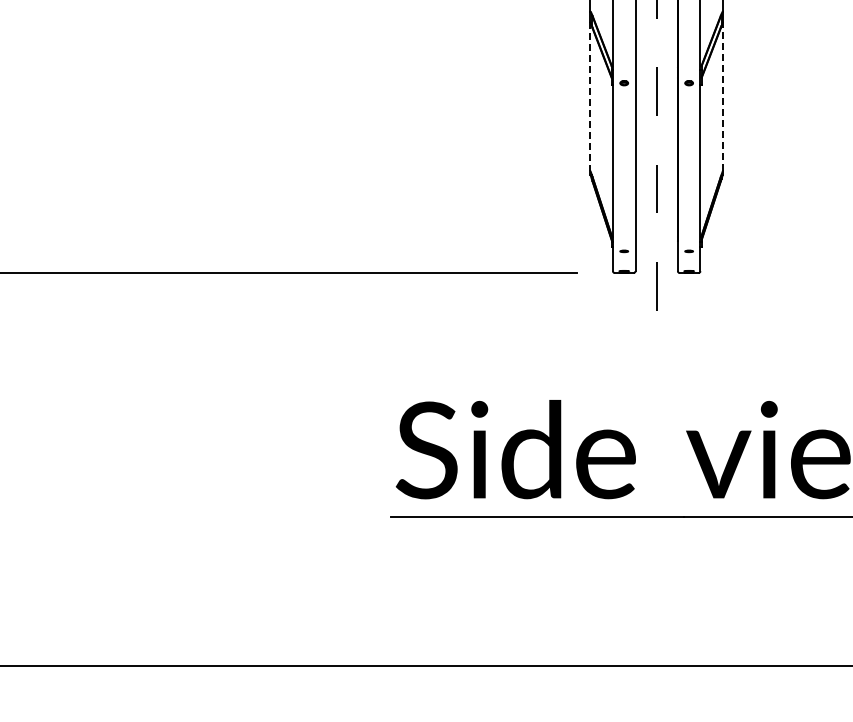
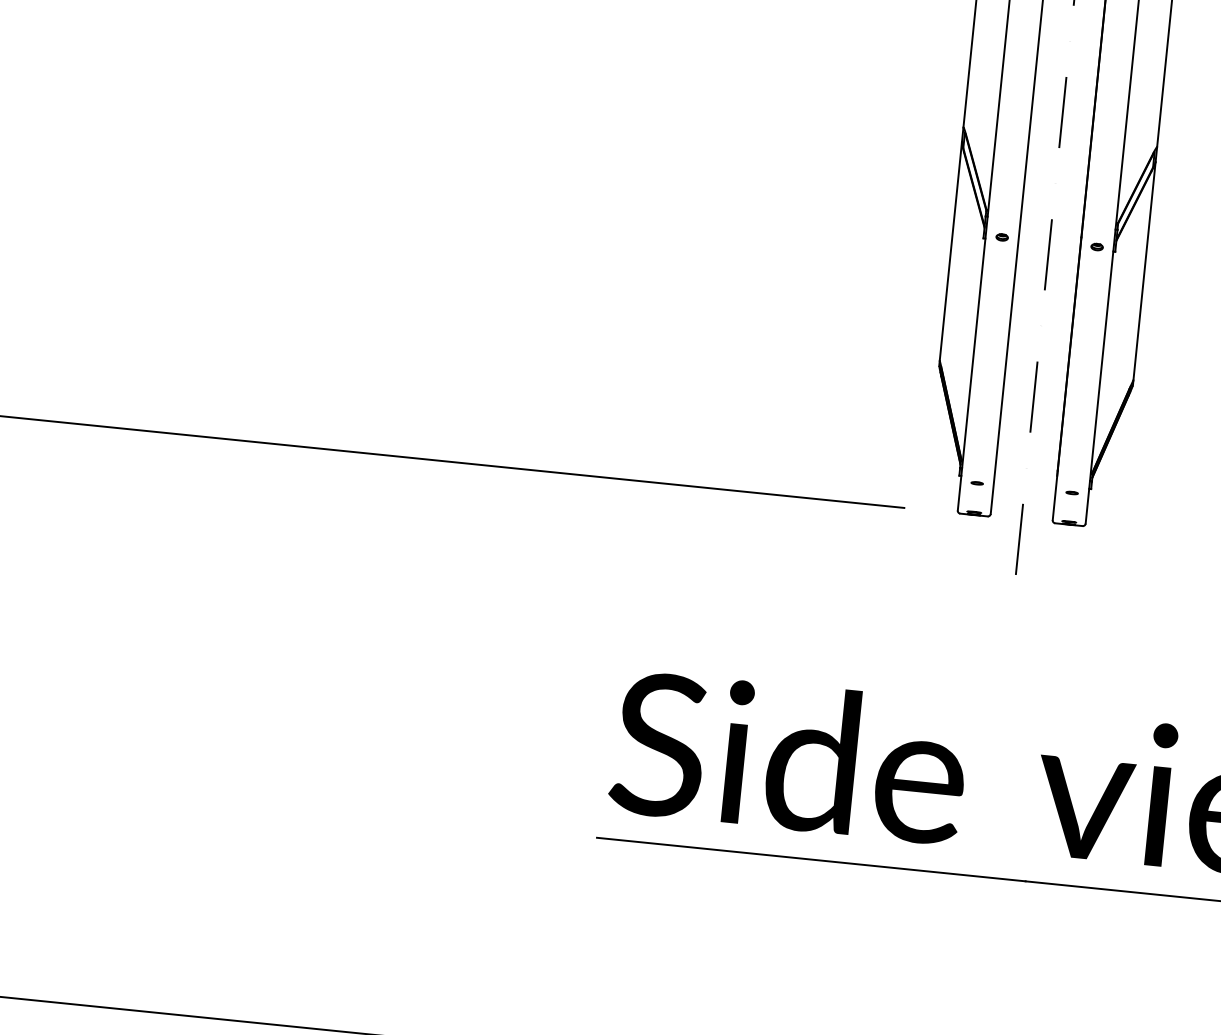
line: (590, 96) -> (950, 251), dashed -> solid
line: (722, 96) -> (1143, 271), dashed -> solid

